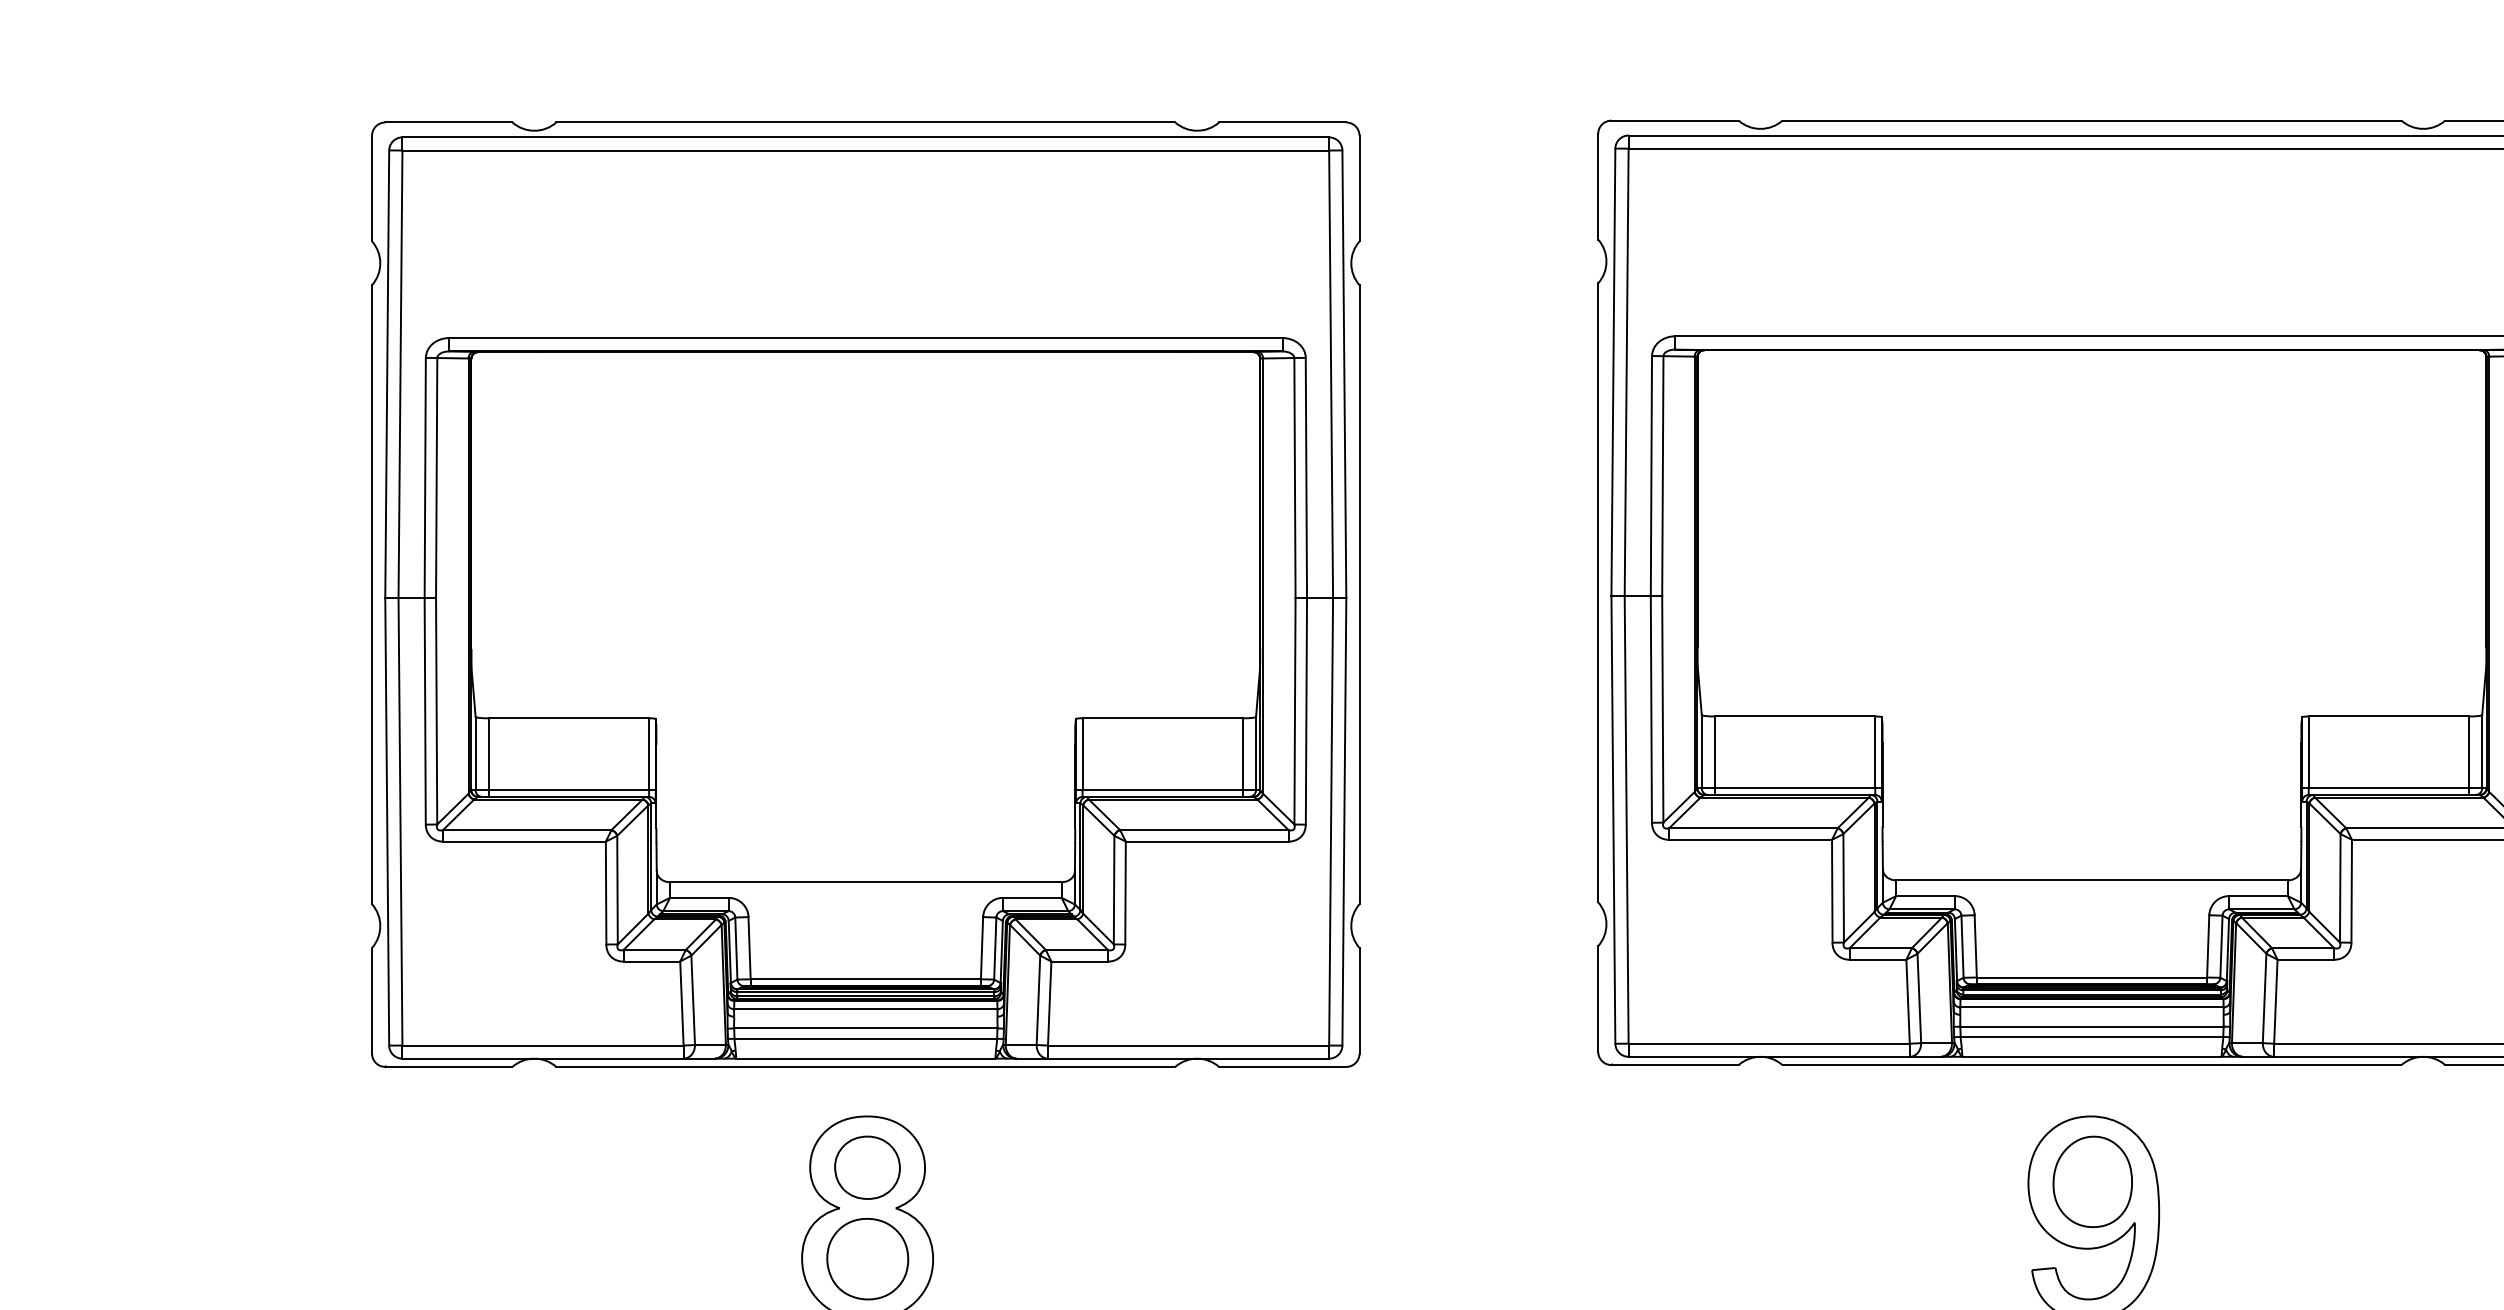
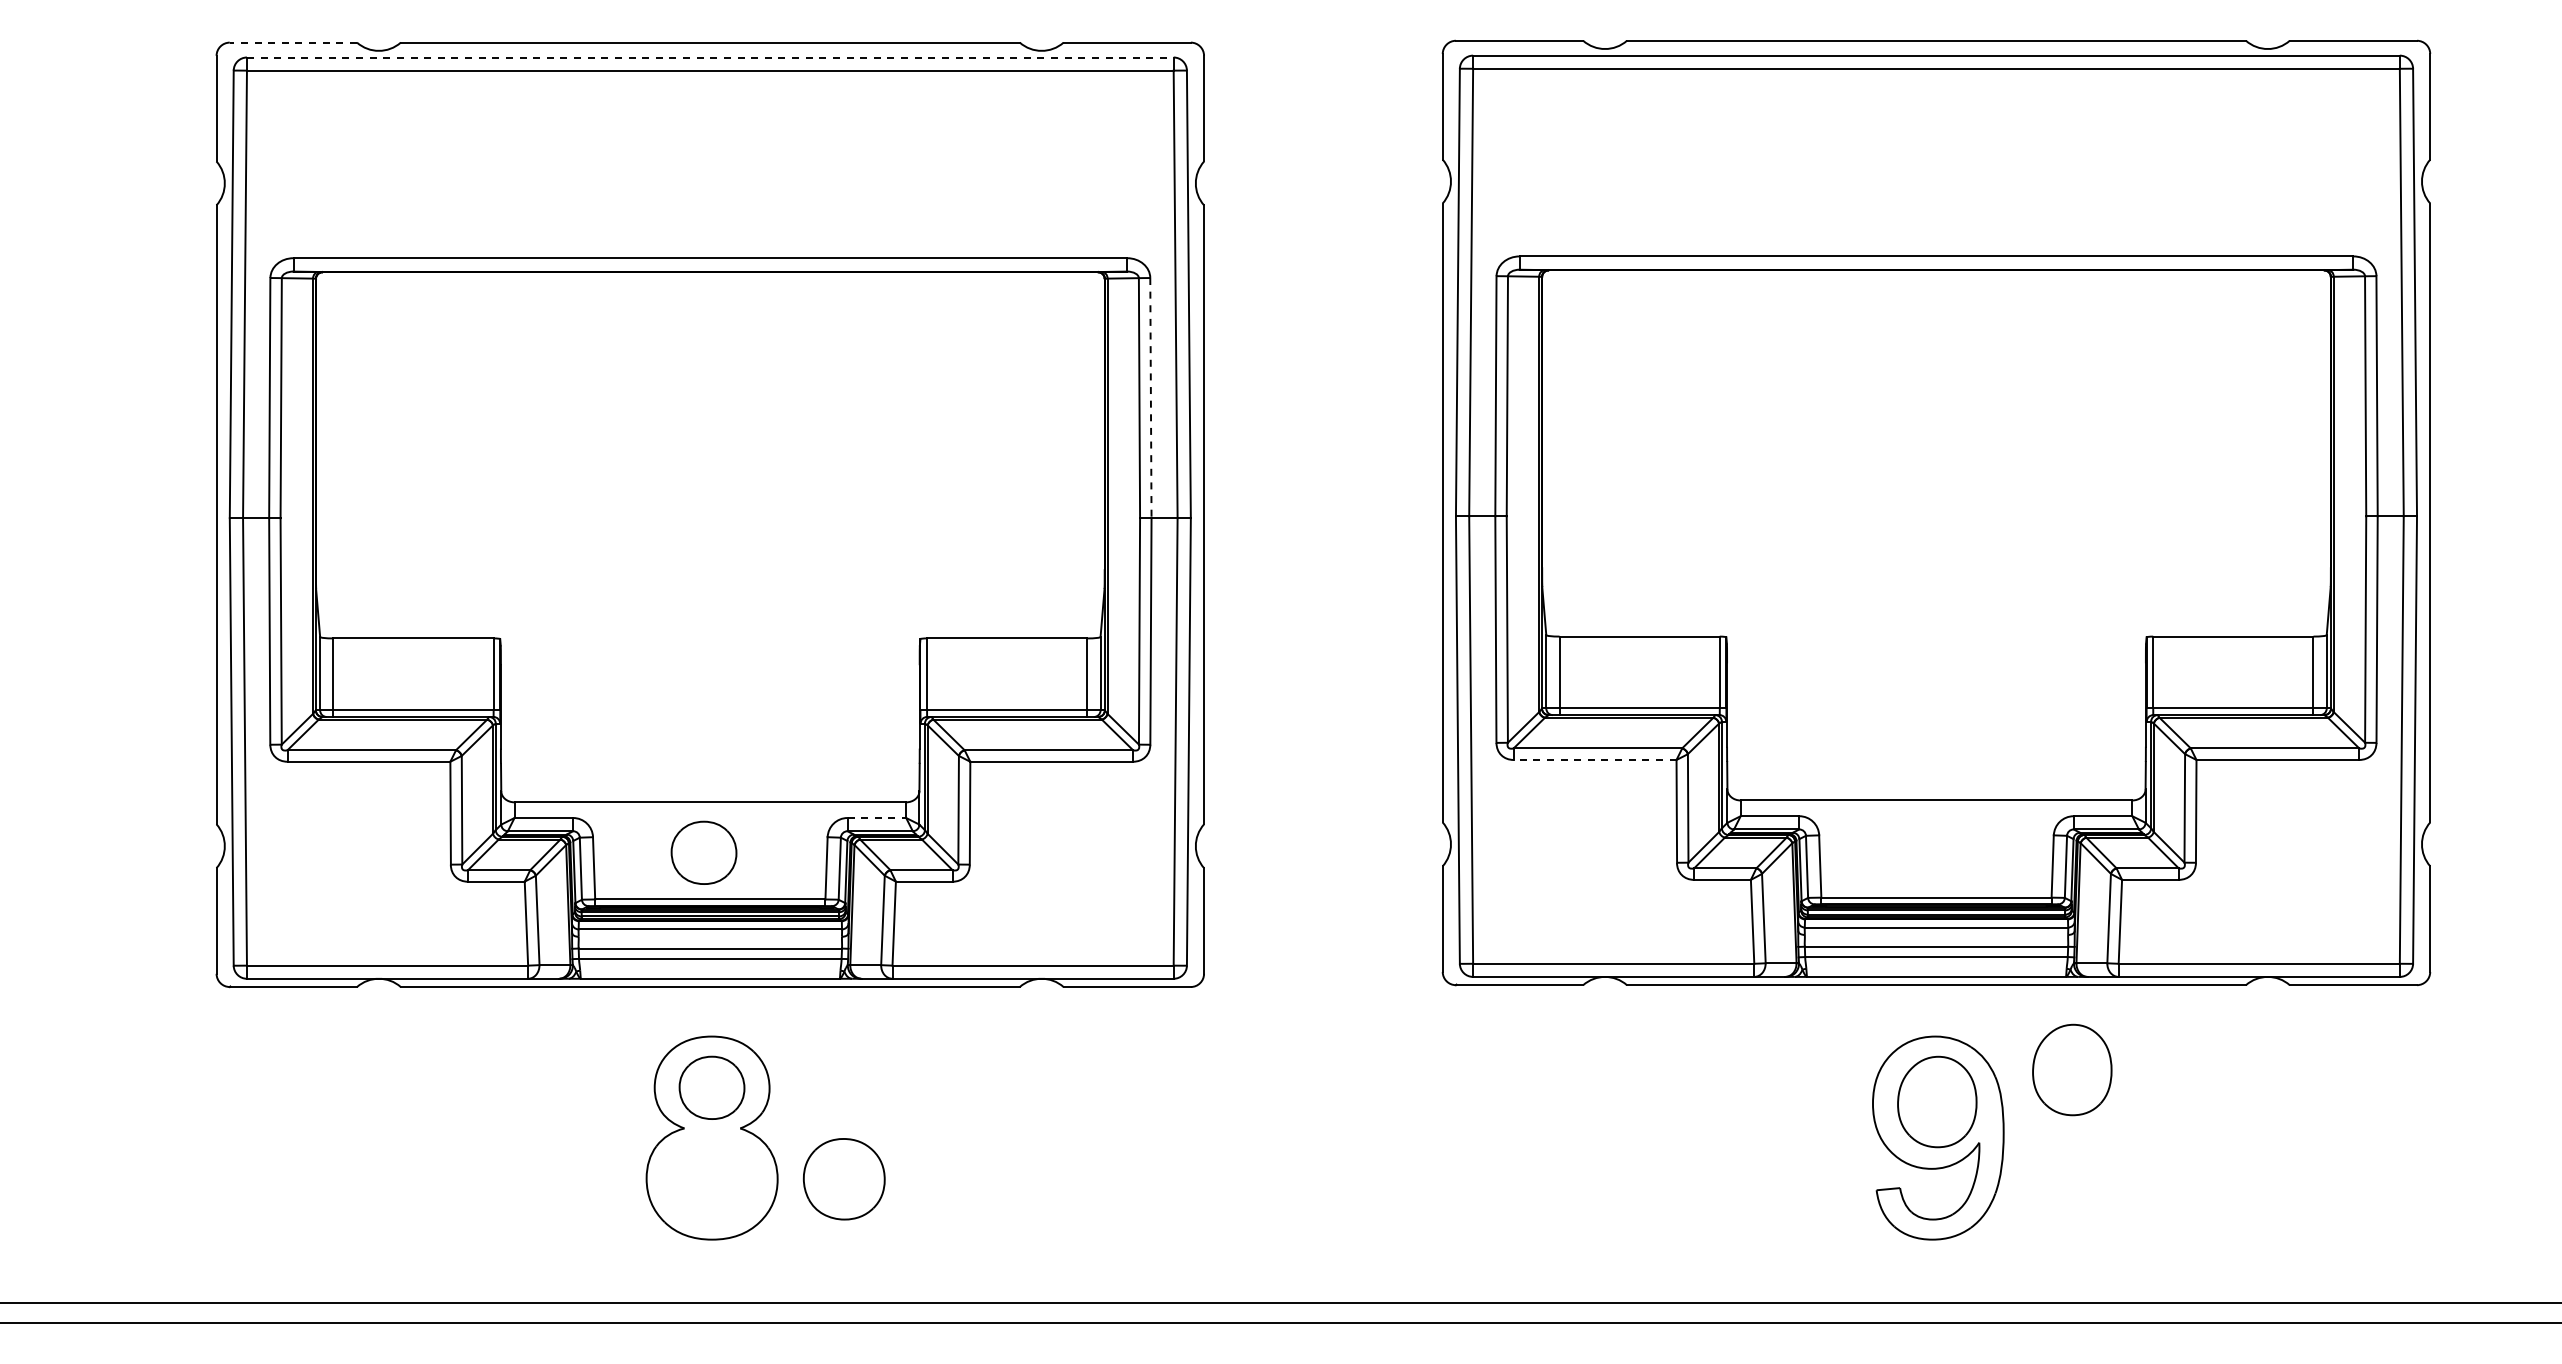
line: (448, 122) -> (293, 42), solid -> dashed
line: (865, 137) -> (710, 57), solid -> dashed
line: (1305, 478) -> (1150, 398), solid -> dashed
line: (1749, 839) -> (1594, 759), solid -> dashed
line: (1032, 897) -> (877, 817), solid -> dashed
part: (858, 932) -> (703, 852), added
part: (2227, 1149) -> (2072, 1069), added
part: (866, 1259) -> (843, 1179), moved

